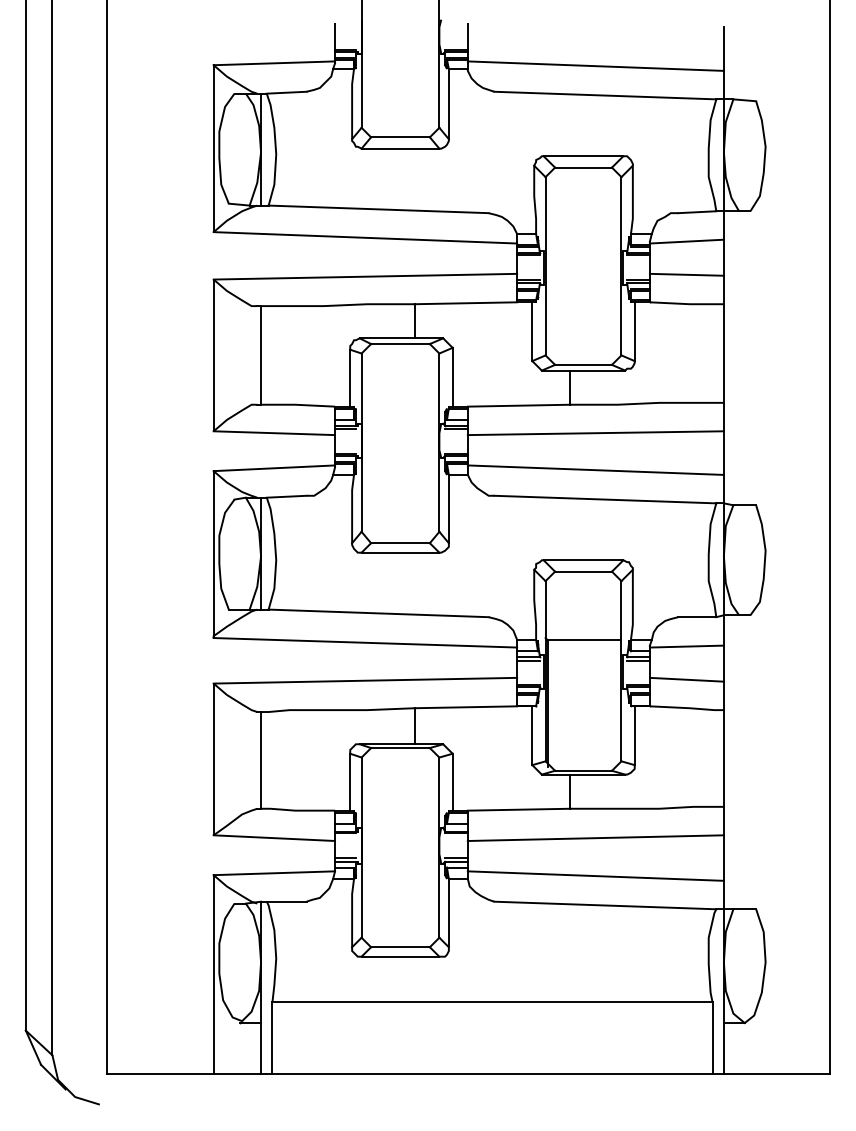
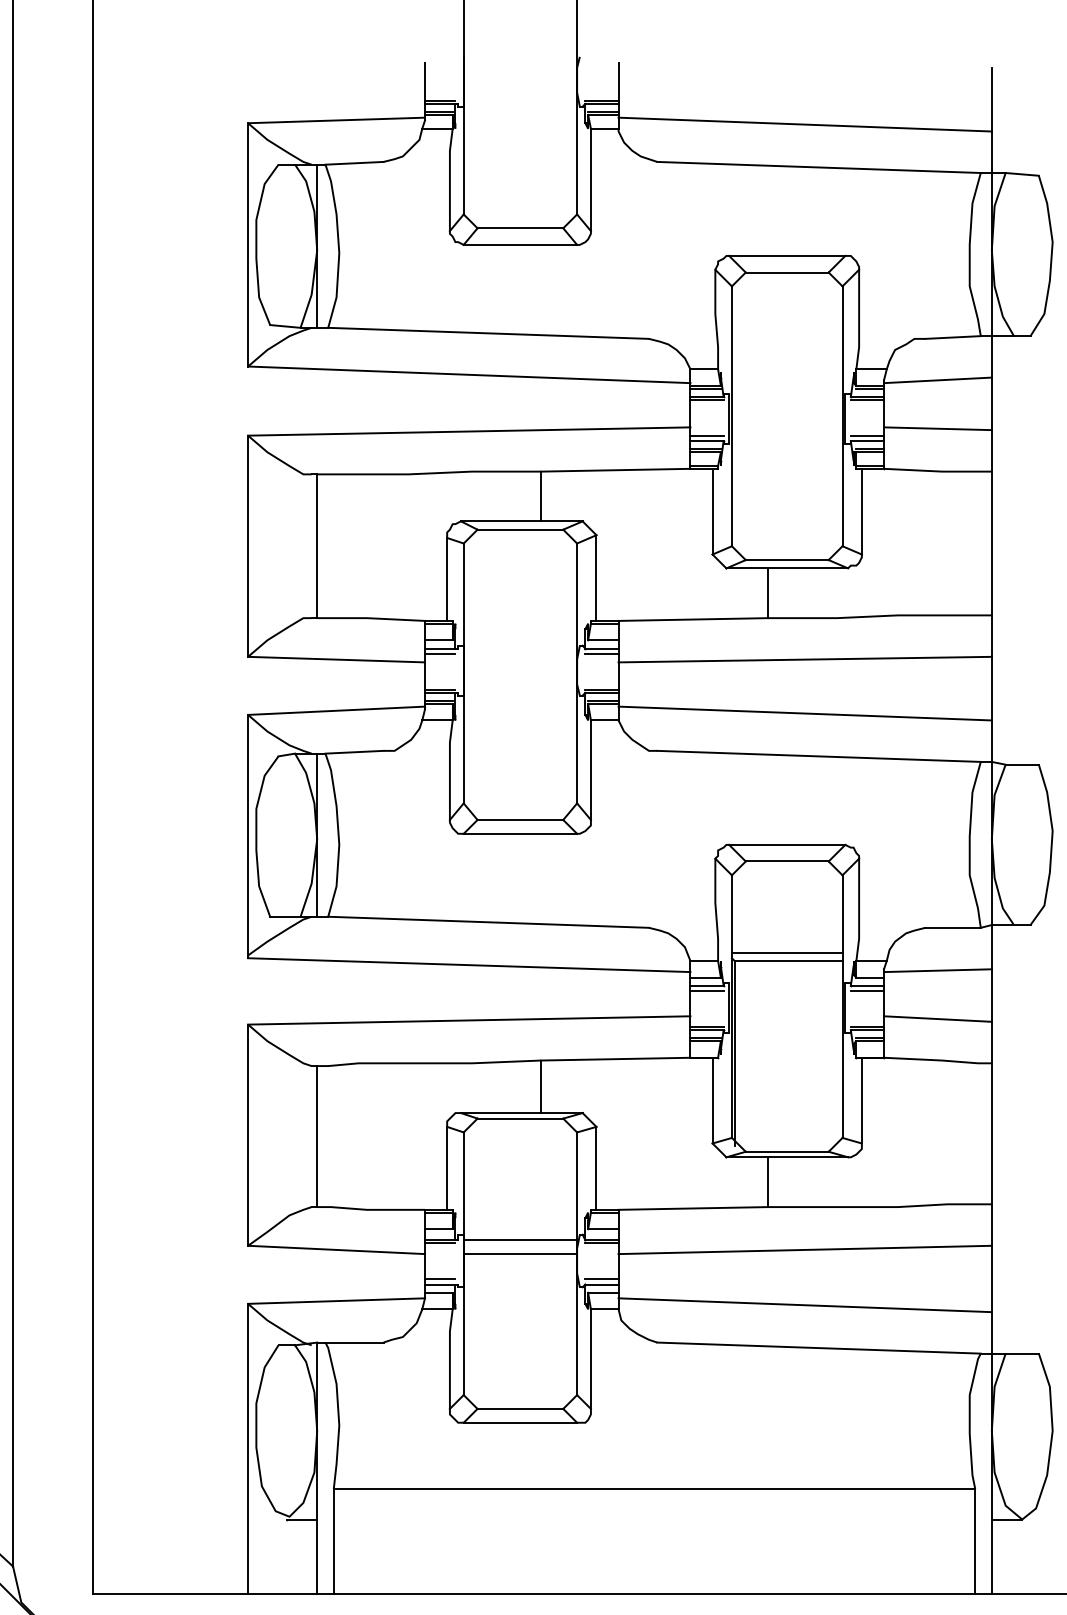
line: (583, 634) -> (787, 953), added
line: (400, 831) -> (520, 1240), added
line: (400, 841) -> (520, 1254), added

